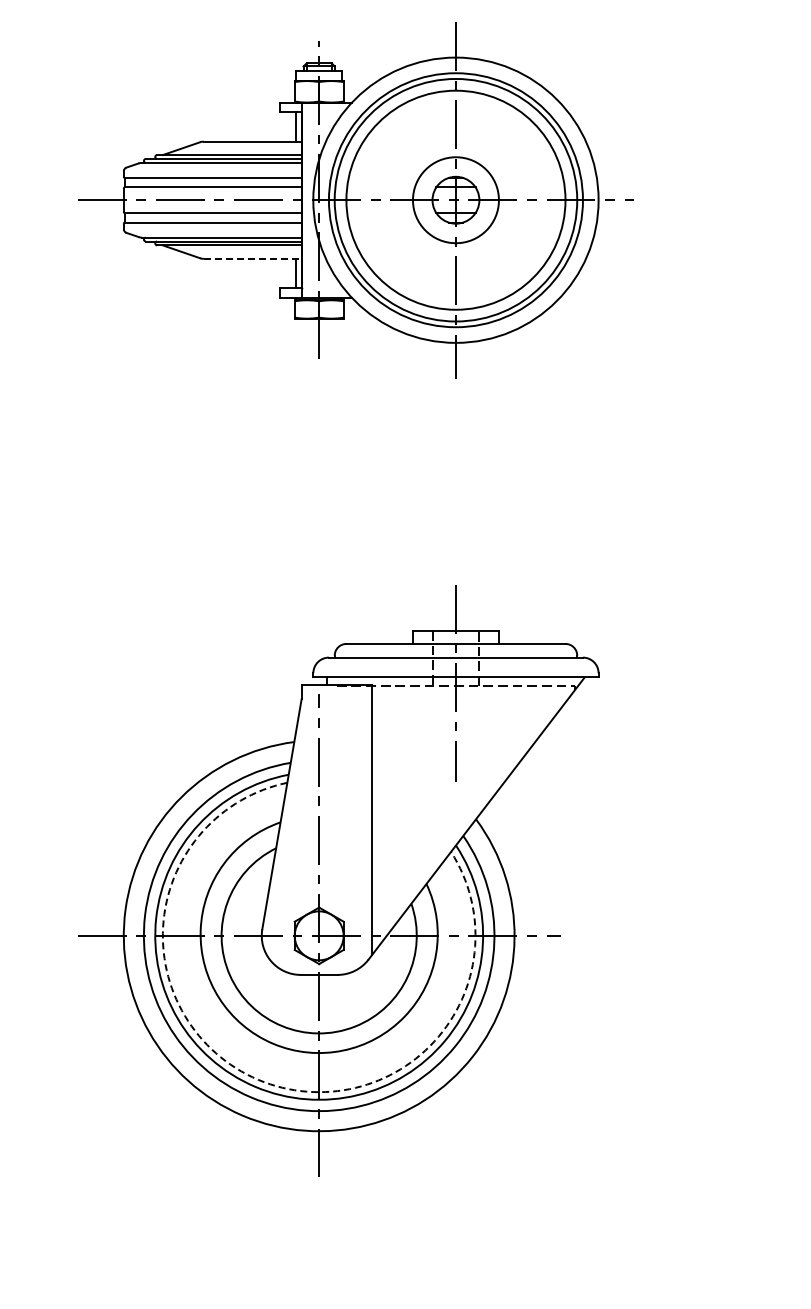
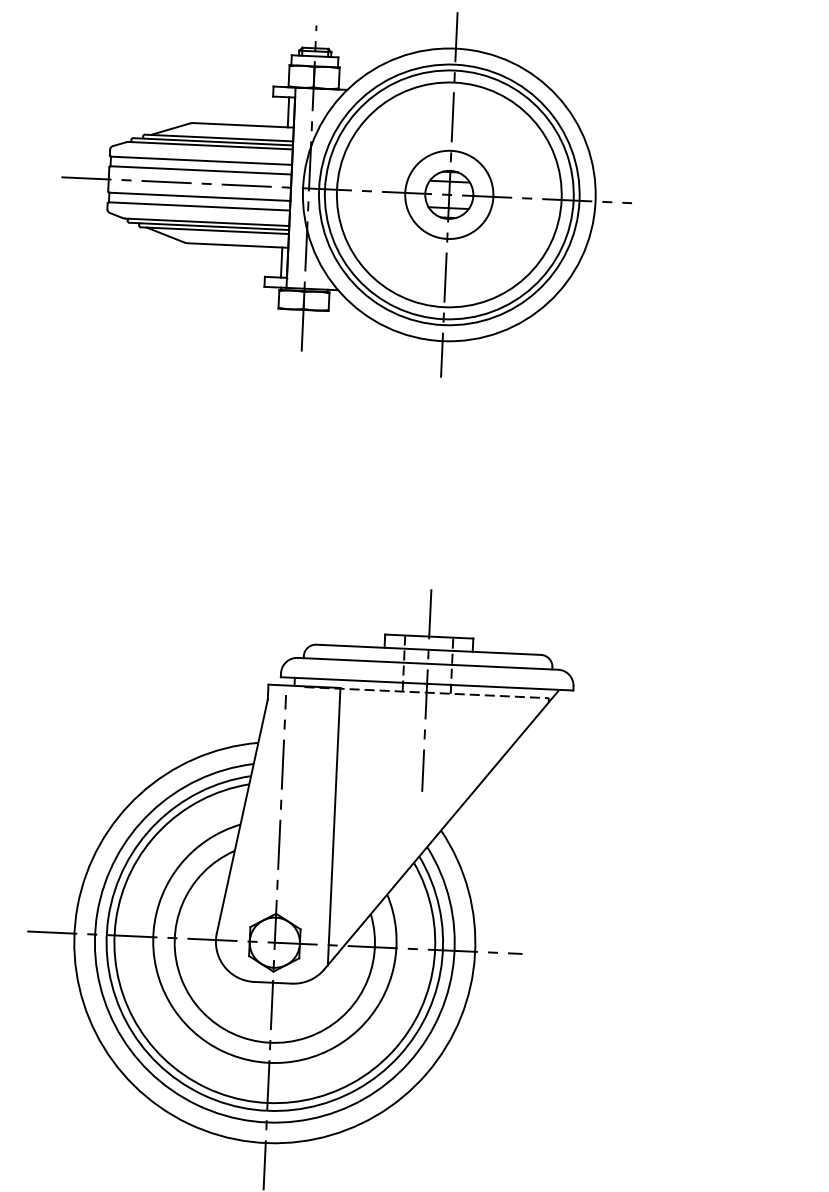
line: (252, 258) -> (237, 245), dashed -> solid
arc: (258, 1079) -> (205, 1087), dashed -> solid

